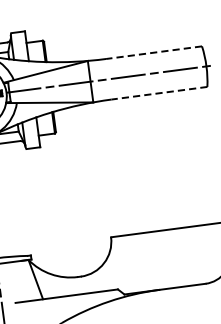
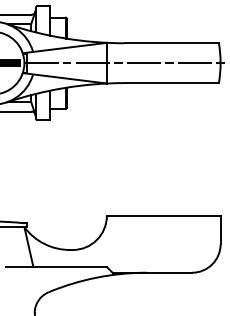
line: (153, 52) -> (171, 43), dashed -> solid
line: (159, 93) -> (171, 83), dashed -> solid

